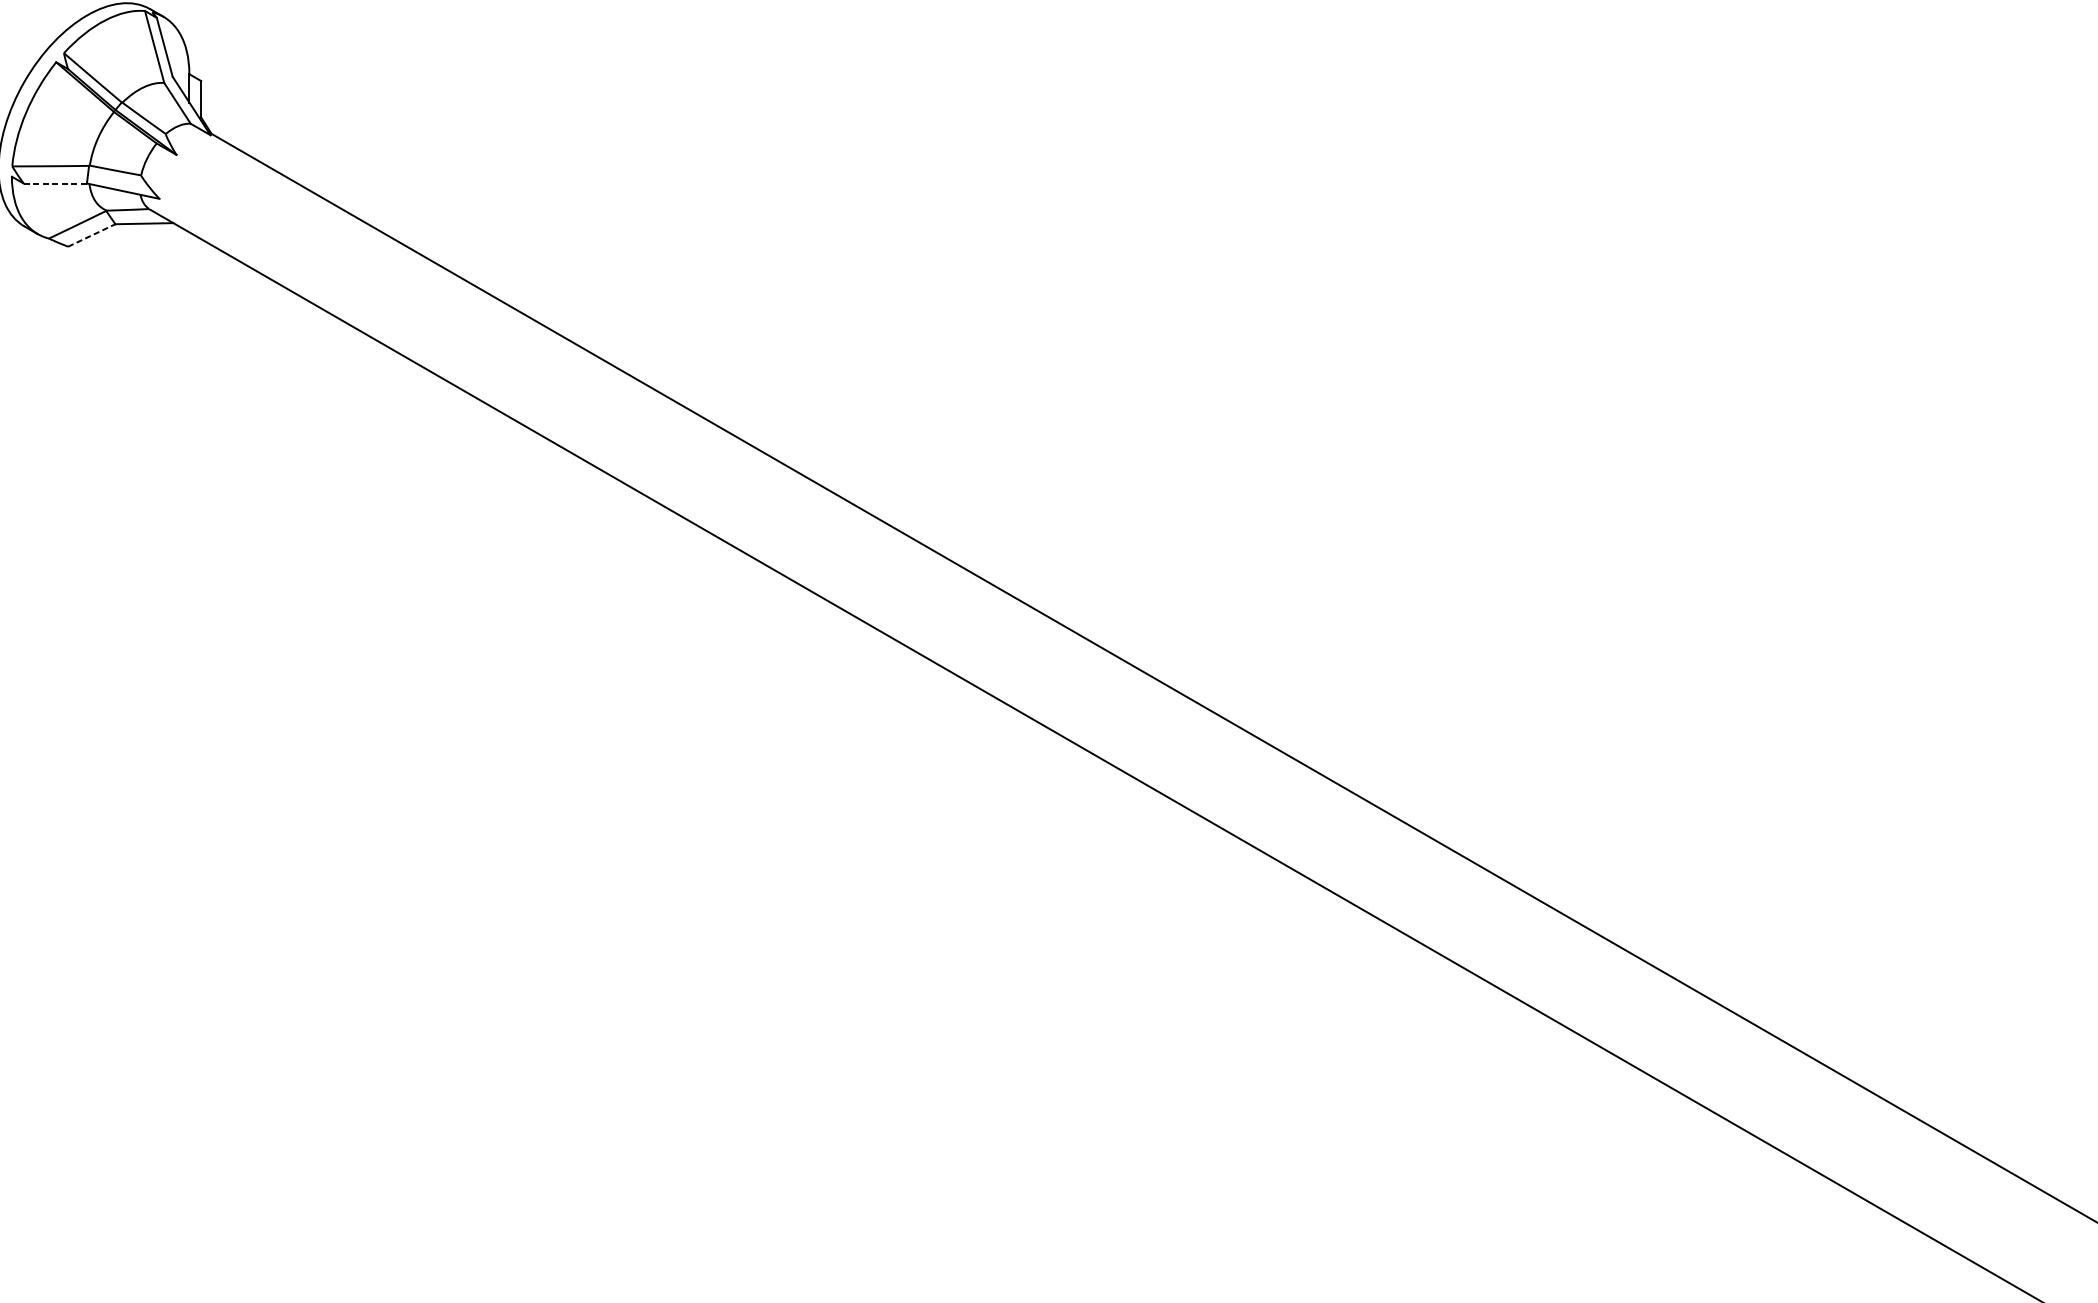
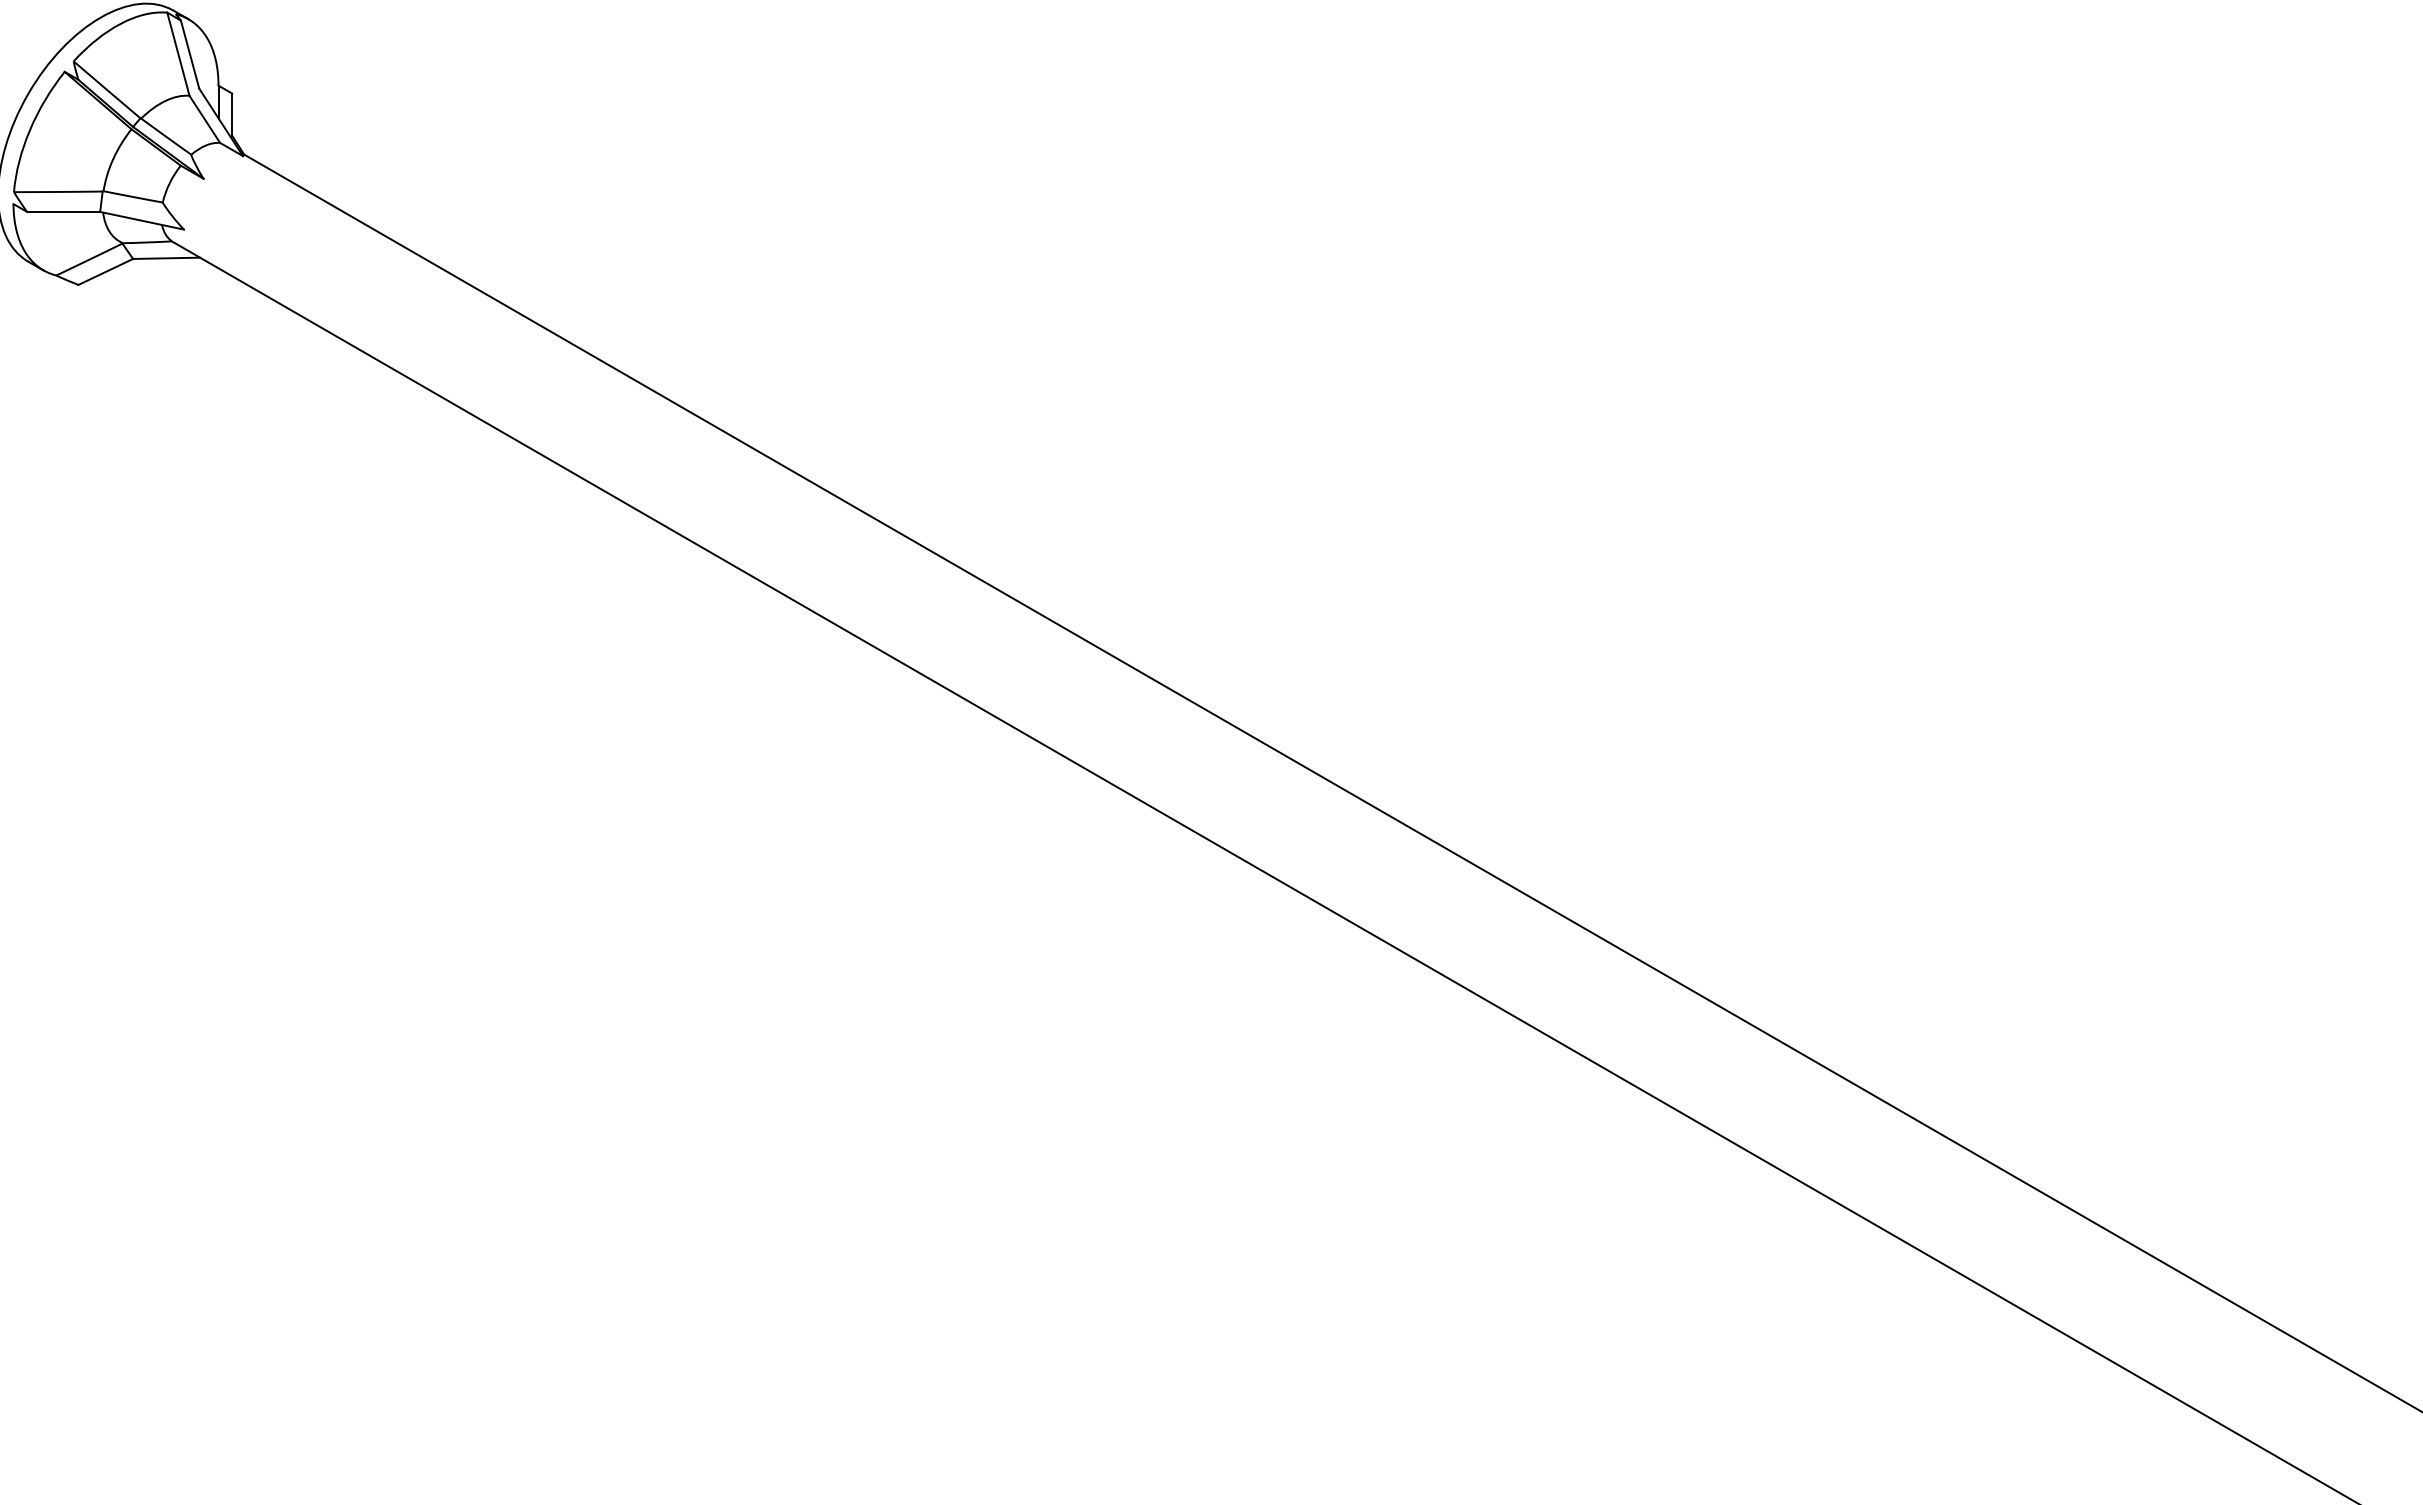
line: (55, 183) -> (63, 211), dashed -> solid
line: (92, 235) -> (106, 271), dashed -> solid

